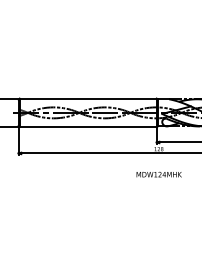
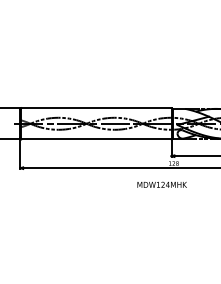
text: (158, 174) -> (161, 184), moved

